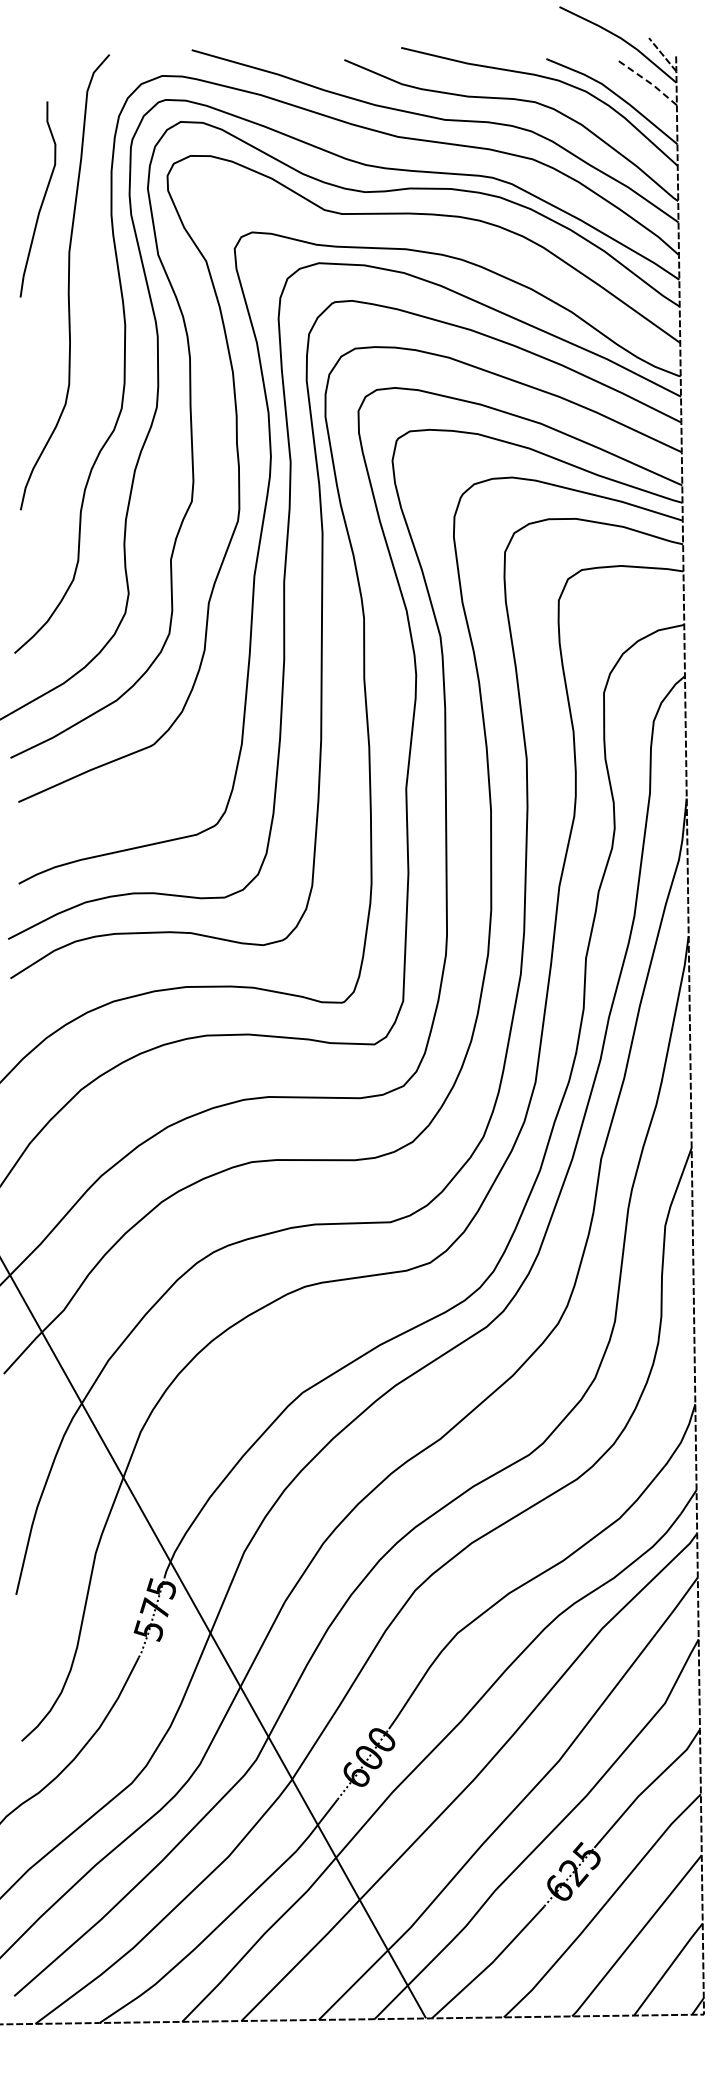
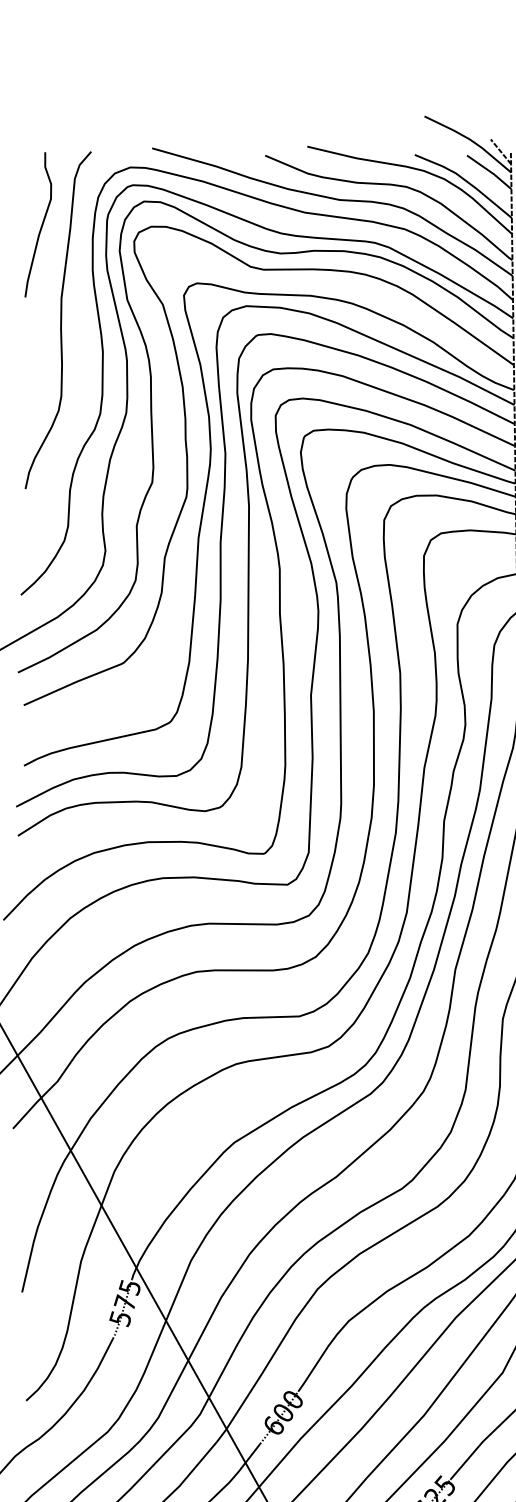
line: (647, 81) -> (489, 171), dashed -> solid
curve: (42, 199) -> (41, 224), moved

